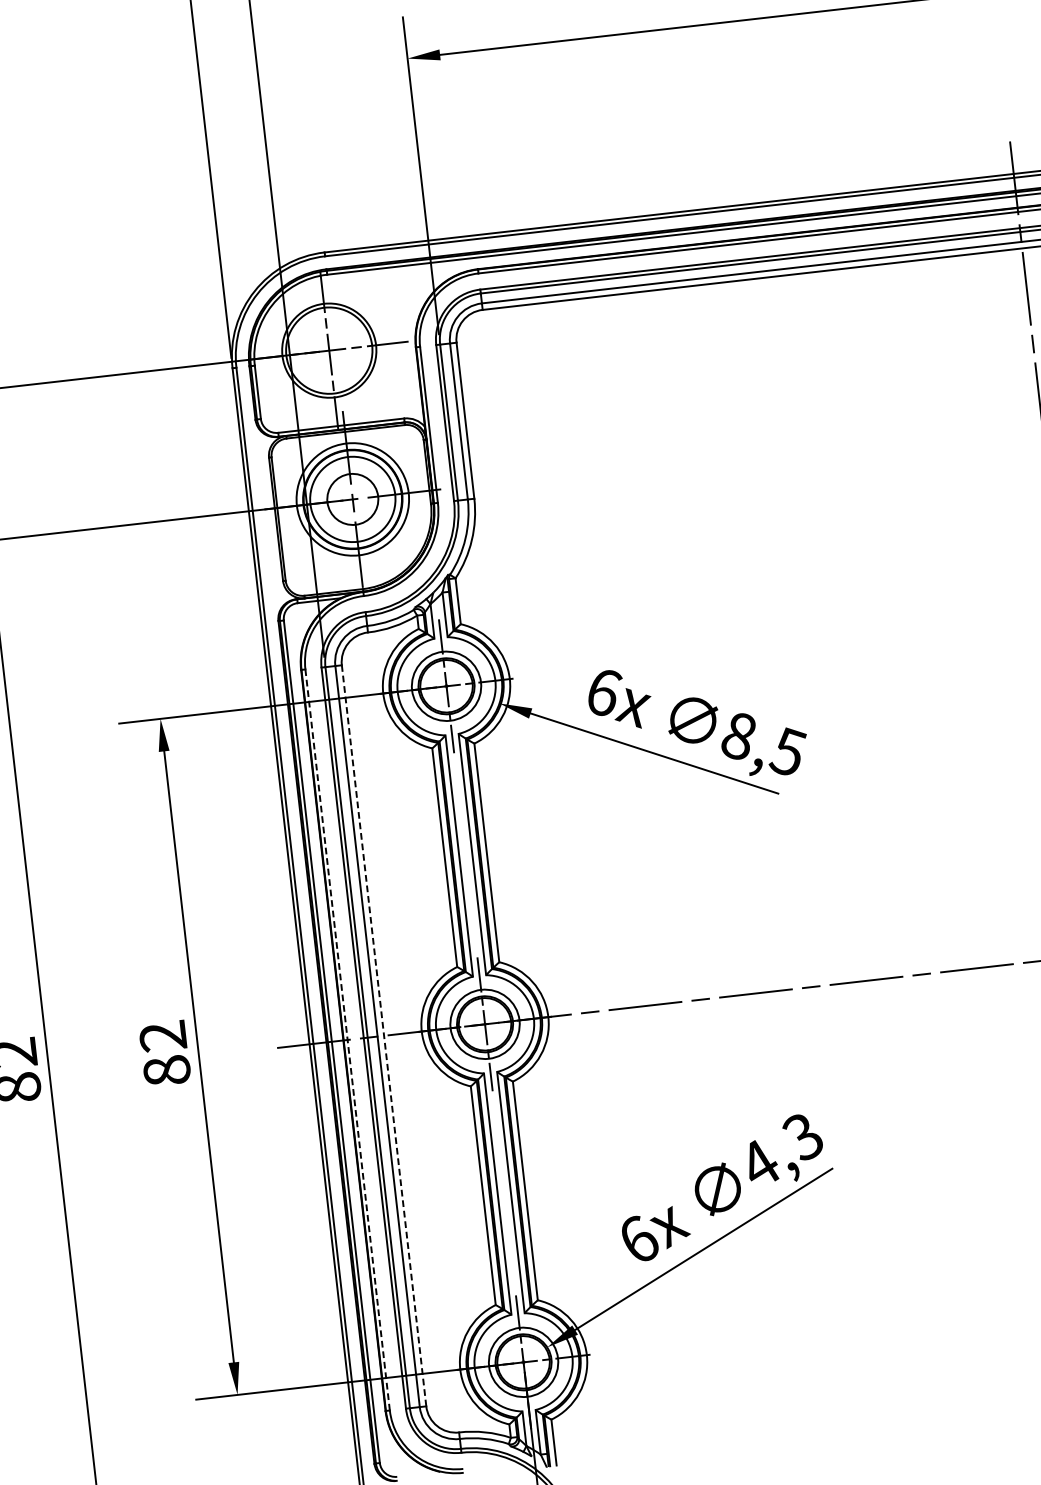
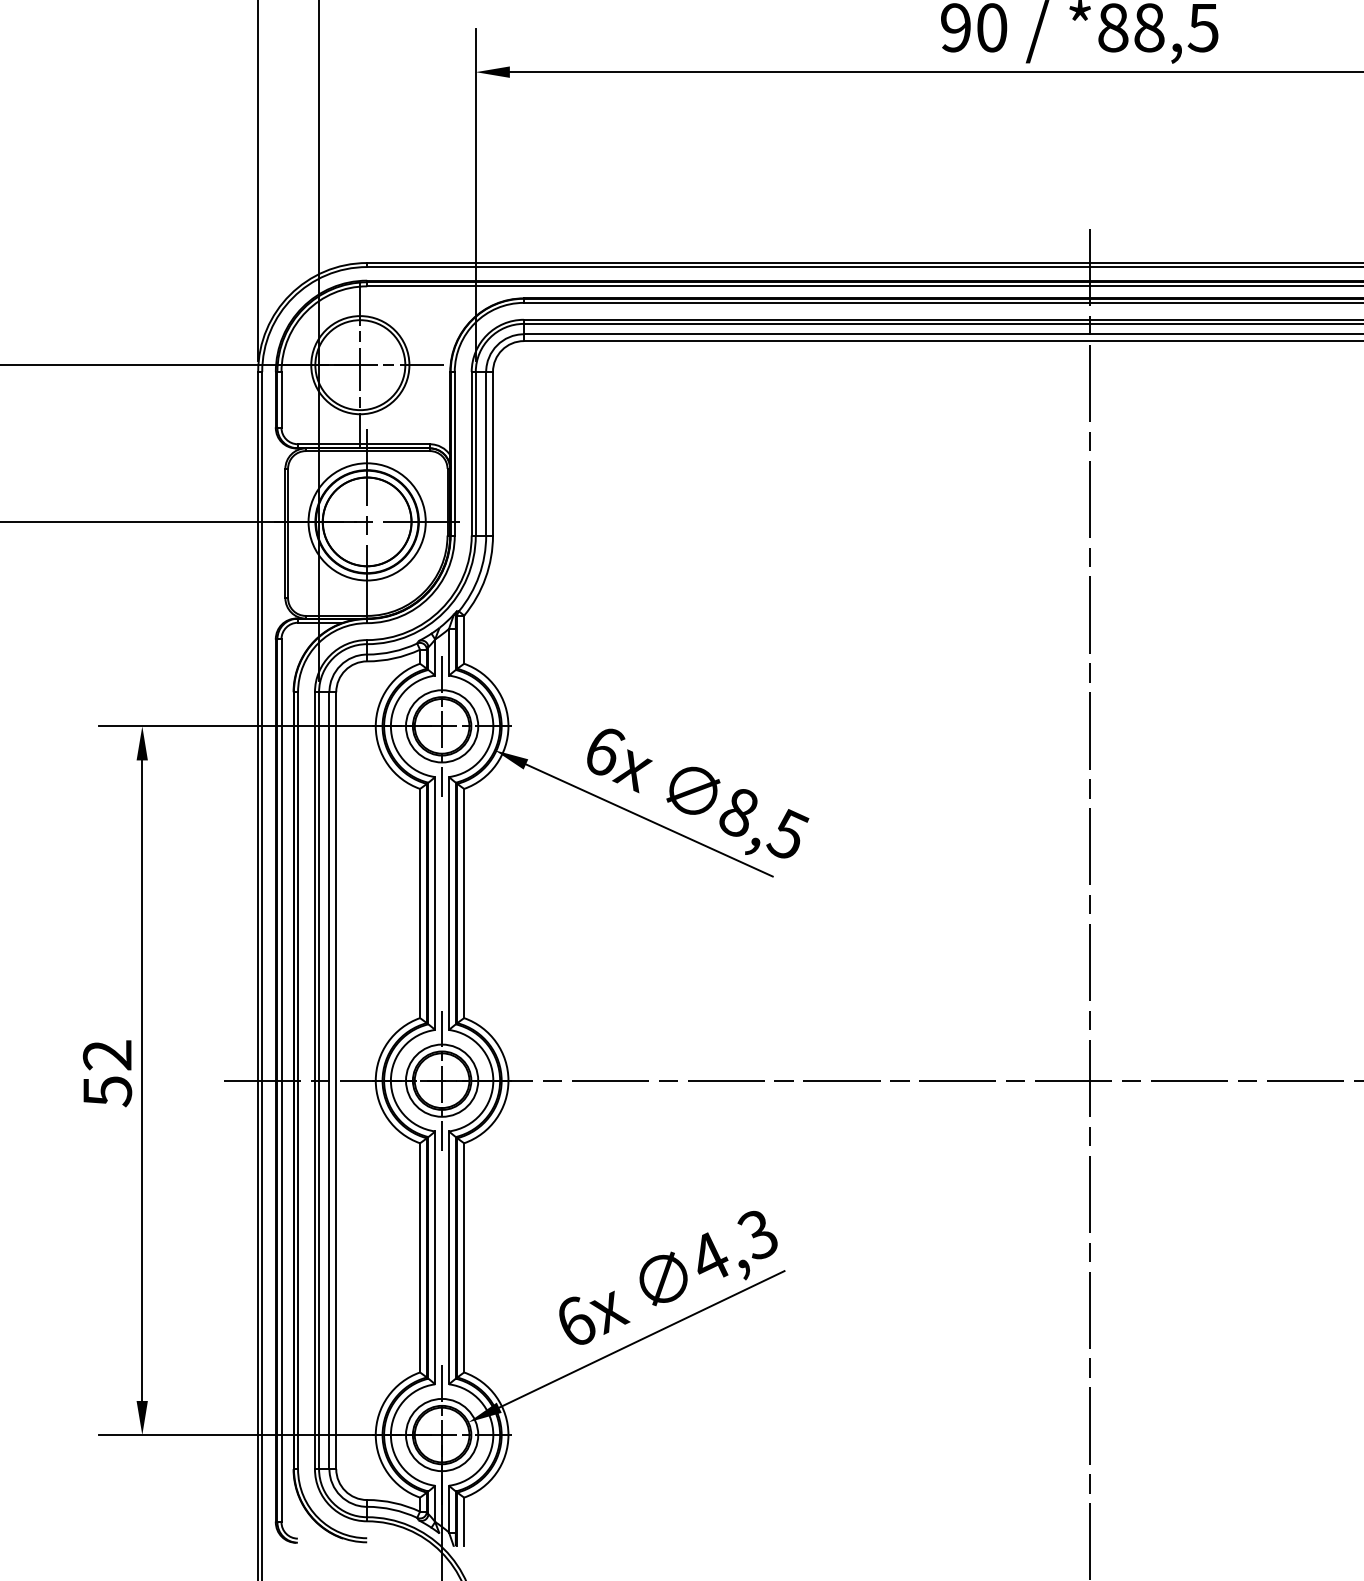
circle: (352, 499) -> (366, 521), size x1.67
line: (384, 1035) -> (336, 1080), dashed -> solid
line: (348, 1039) -> (298, 1080), dashed -> solid
text: (167, 1070) -> (107, 1091), 82 -> 52

